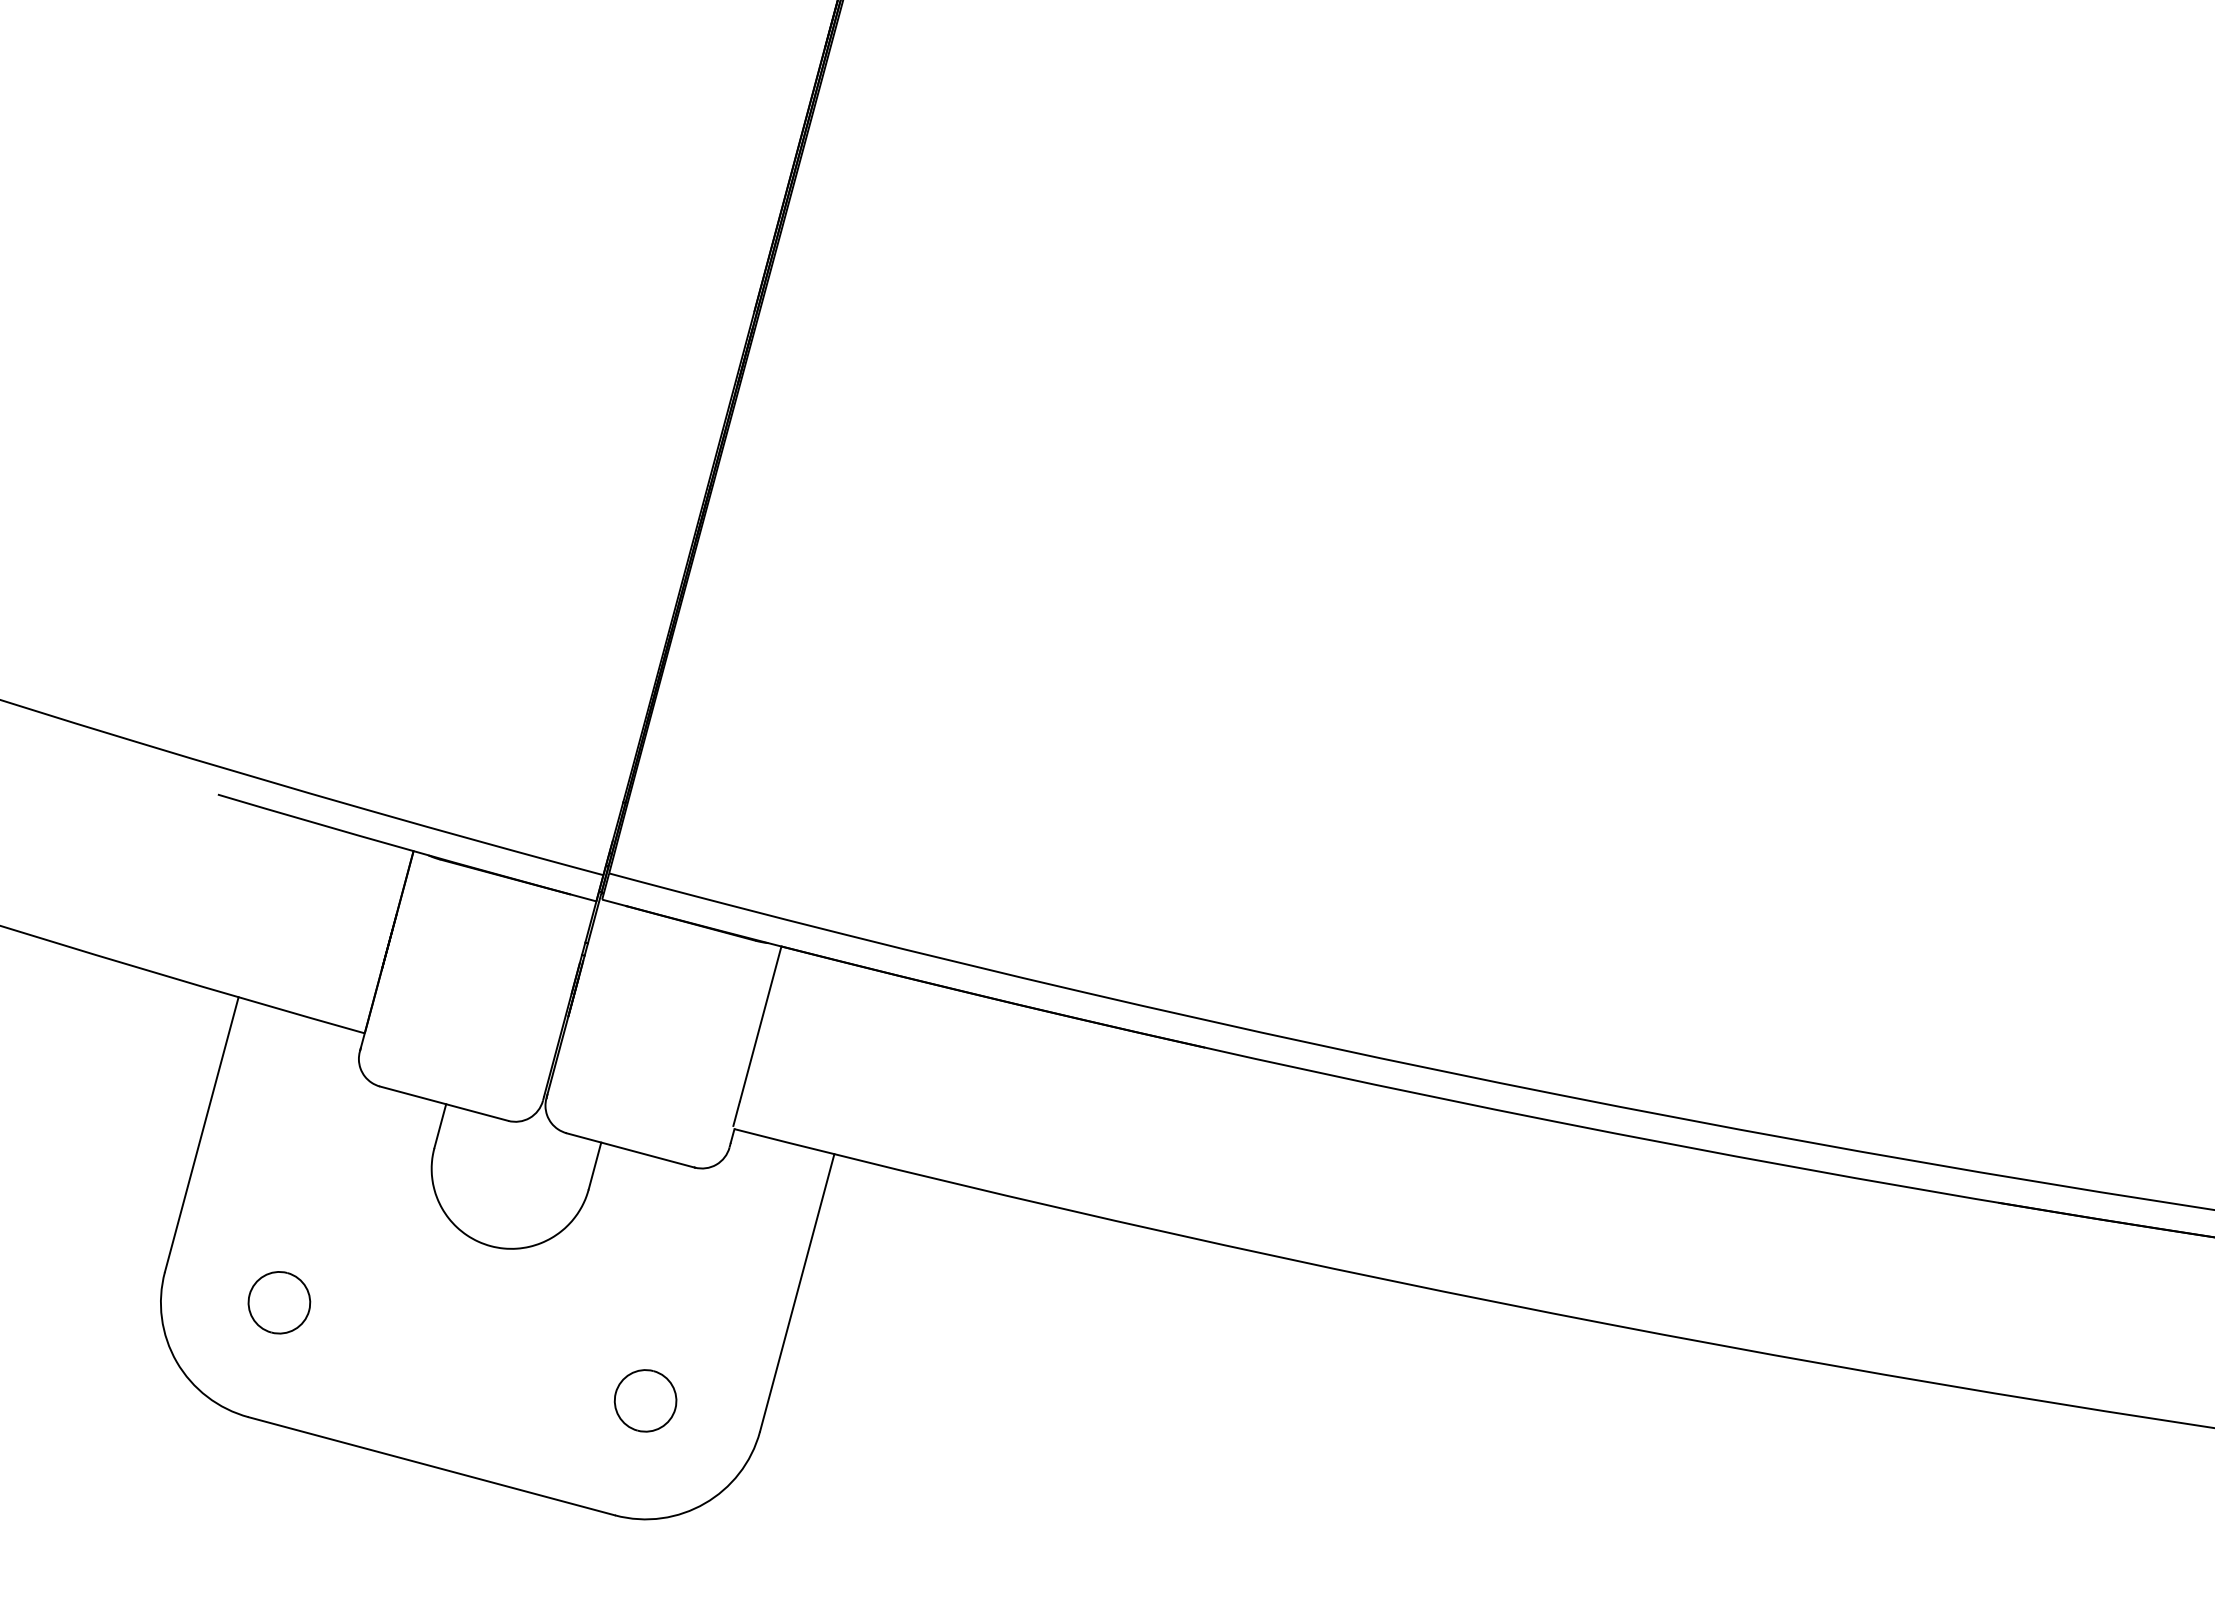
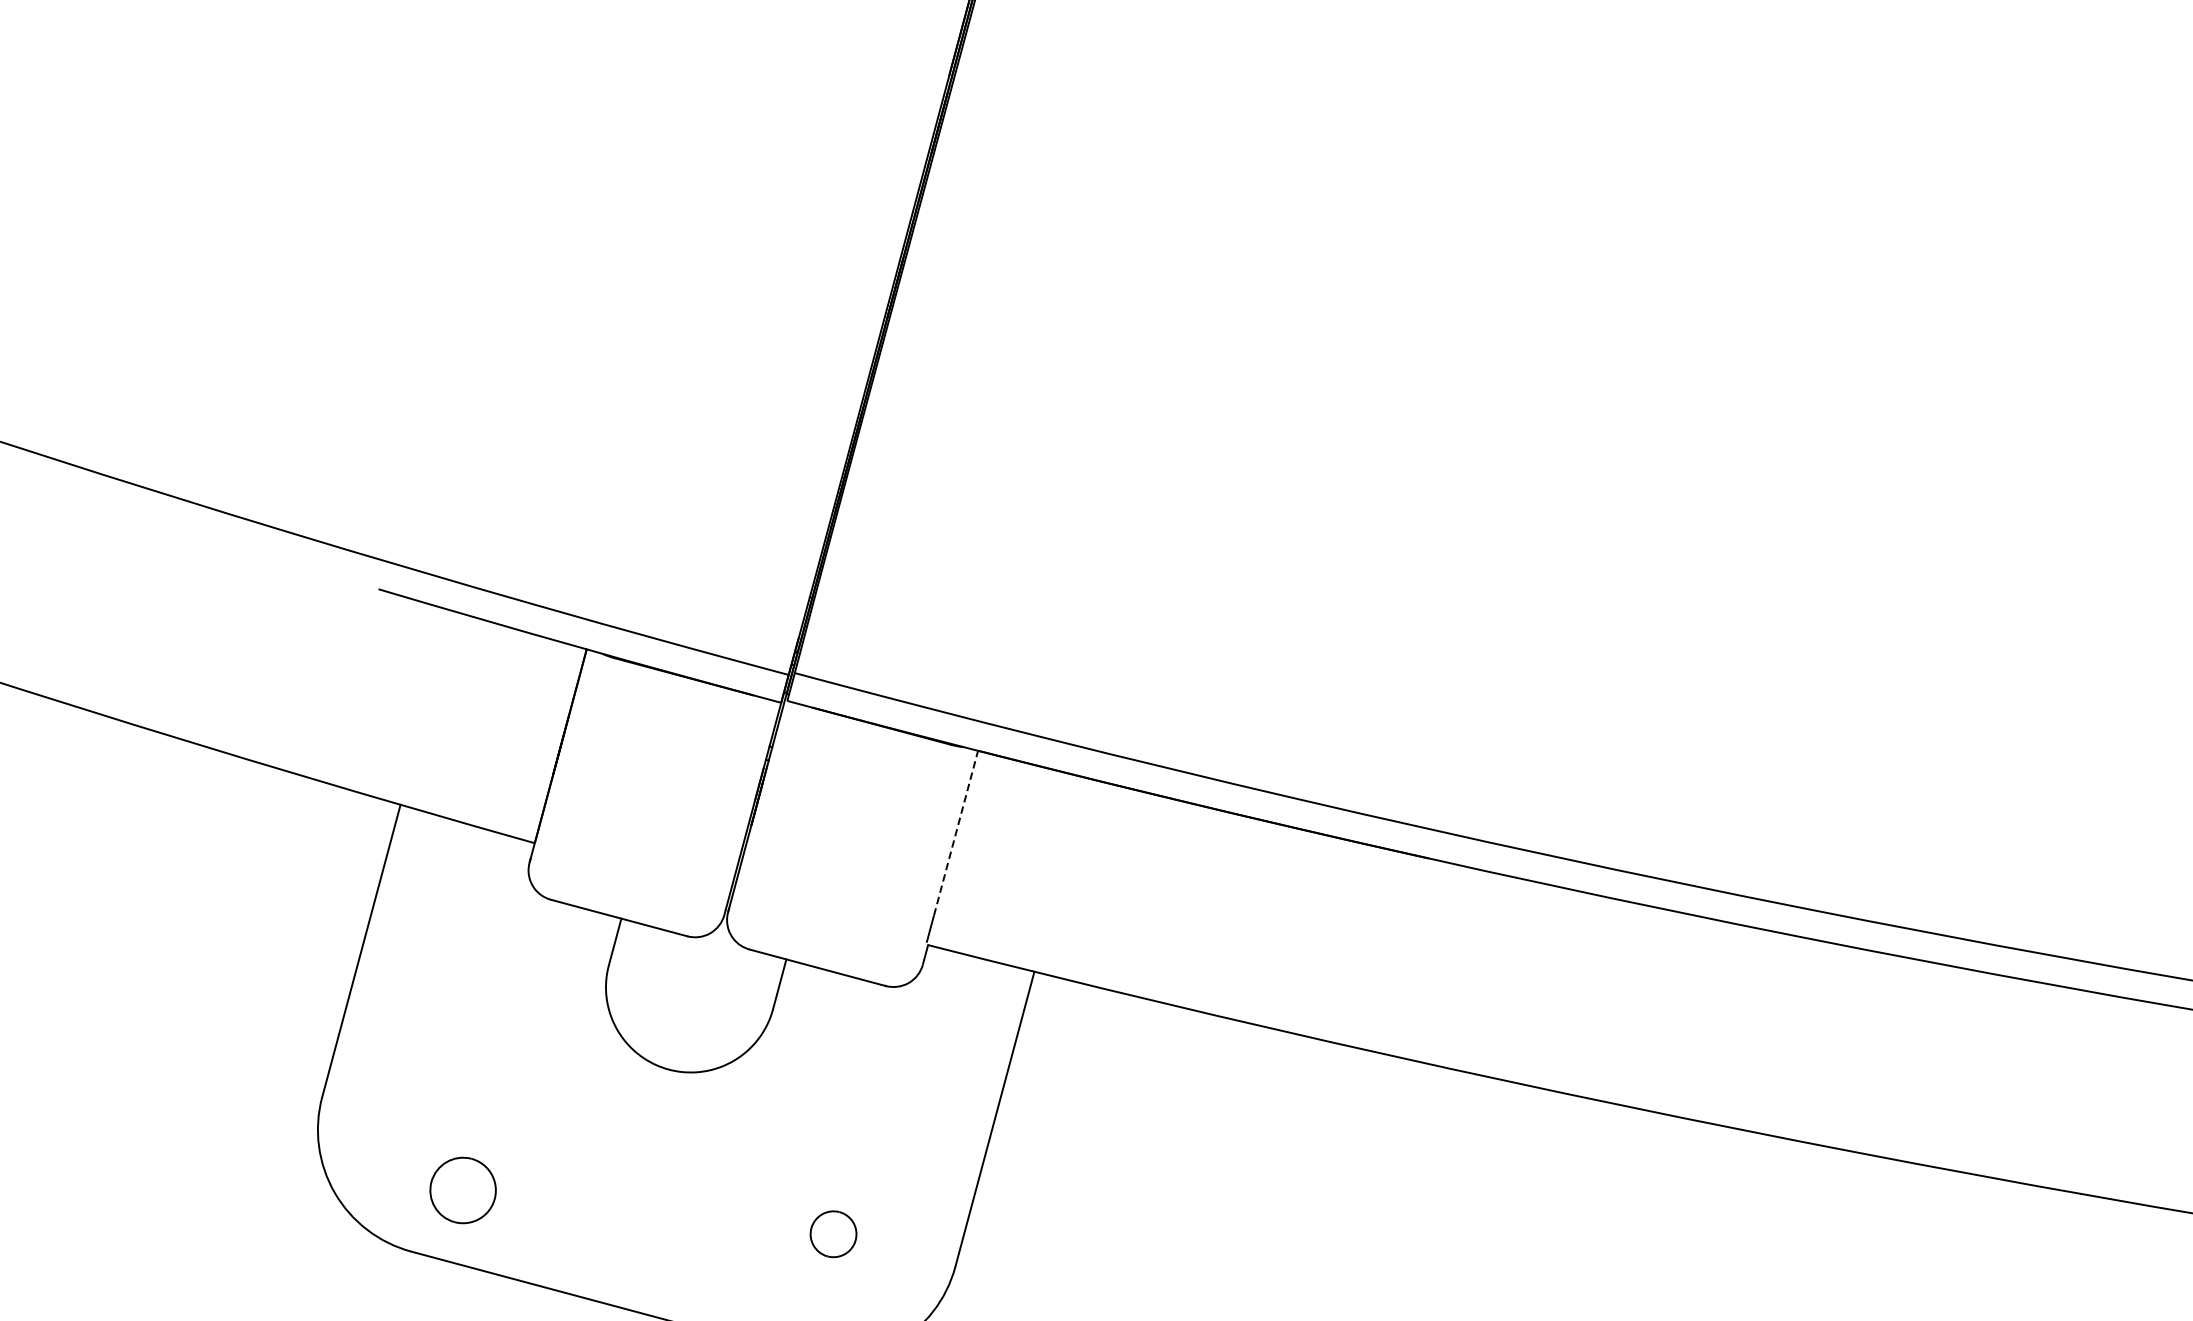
line: (760, 1023) -> (955, 832), solid -> dashed
part: (279, 1302) -> (463, 1190), moved
part: (645, 1400) -> (833, 1233), size x0.7

